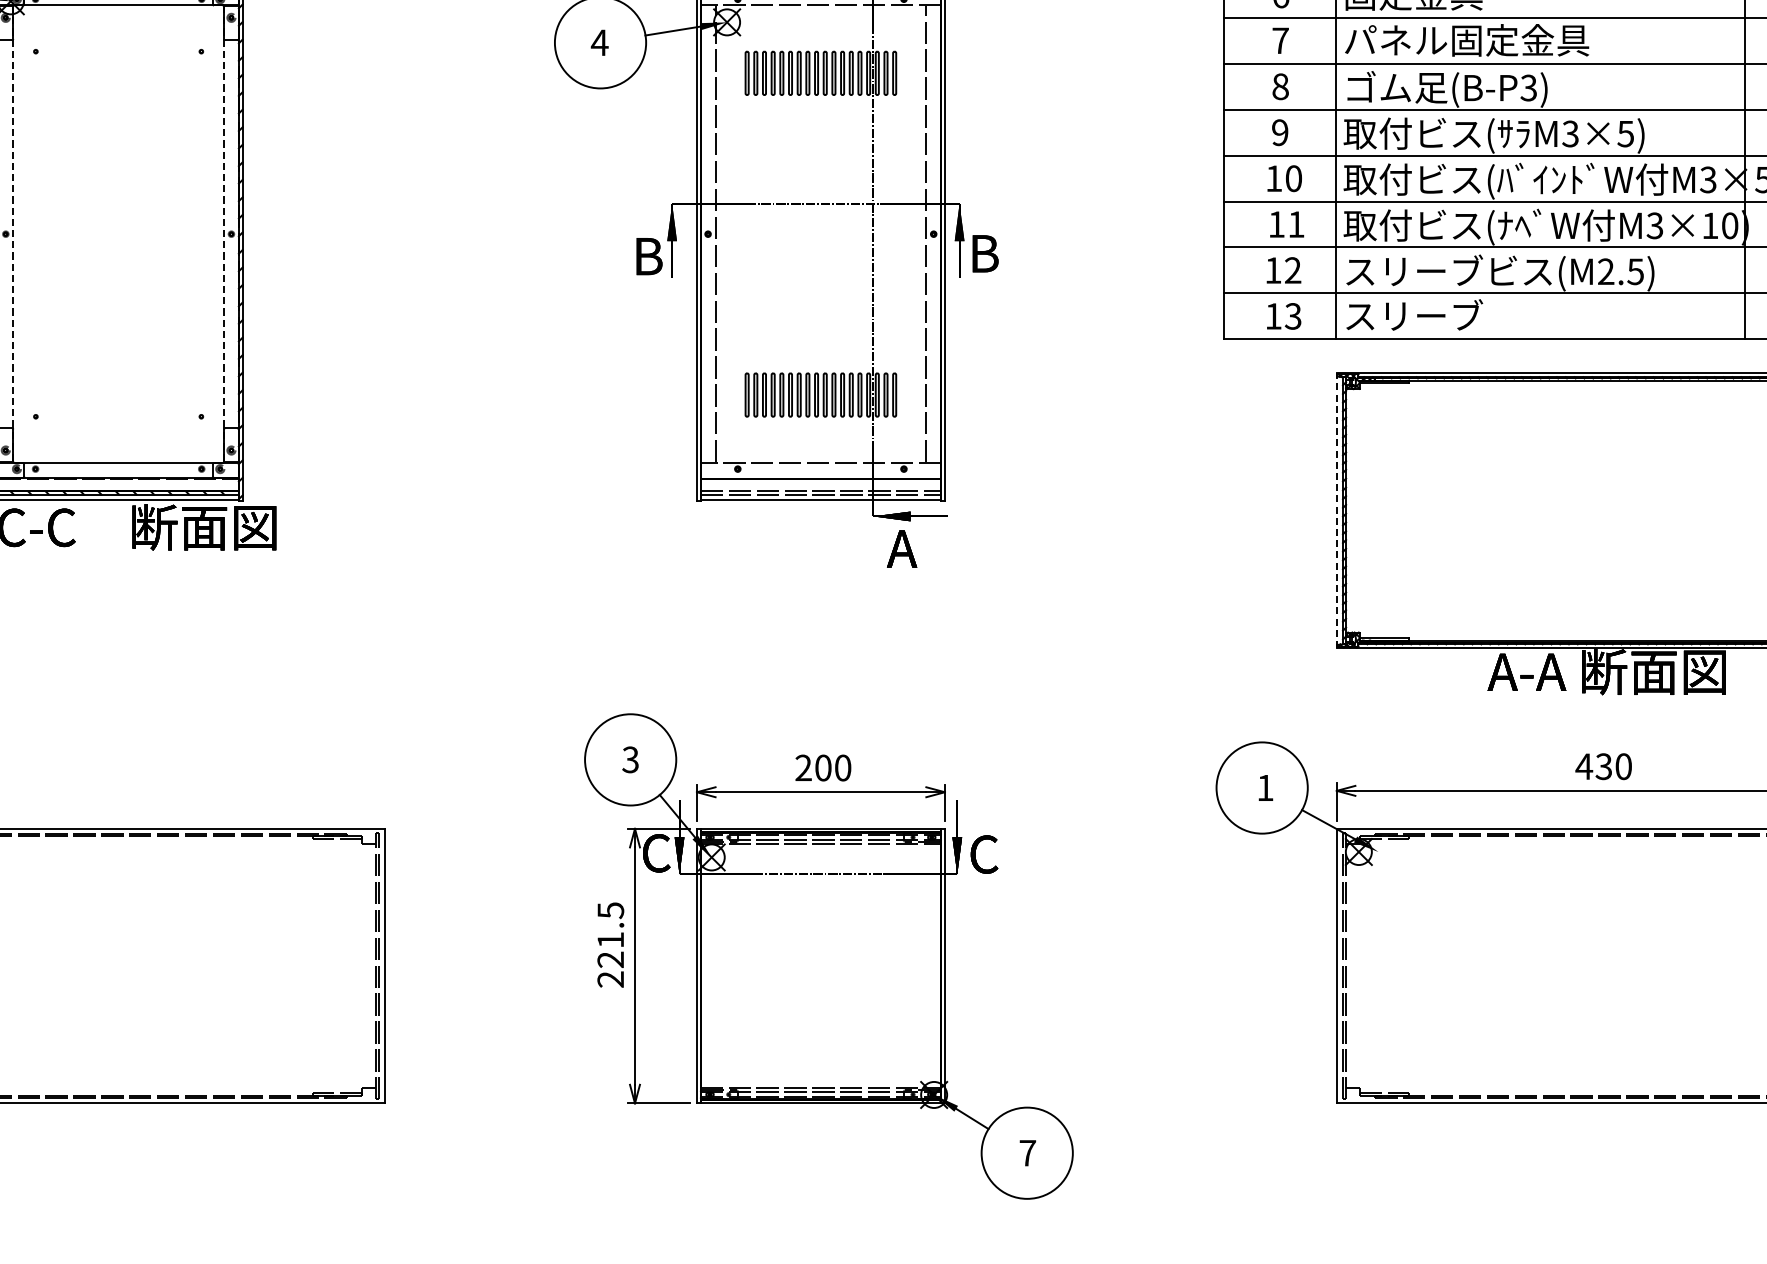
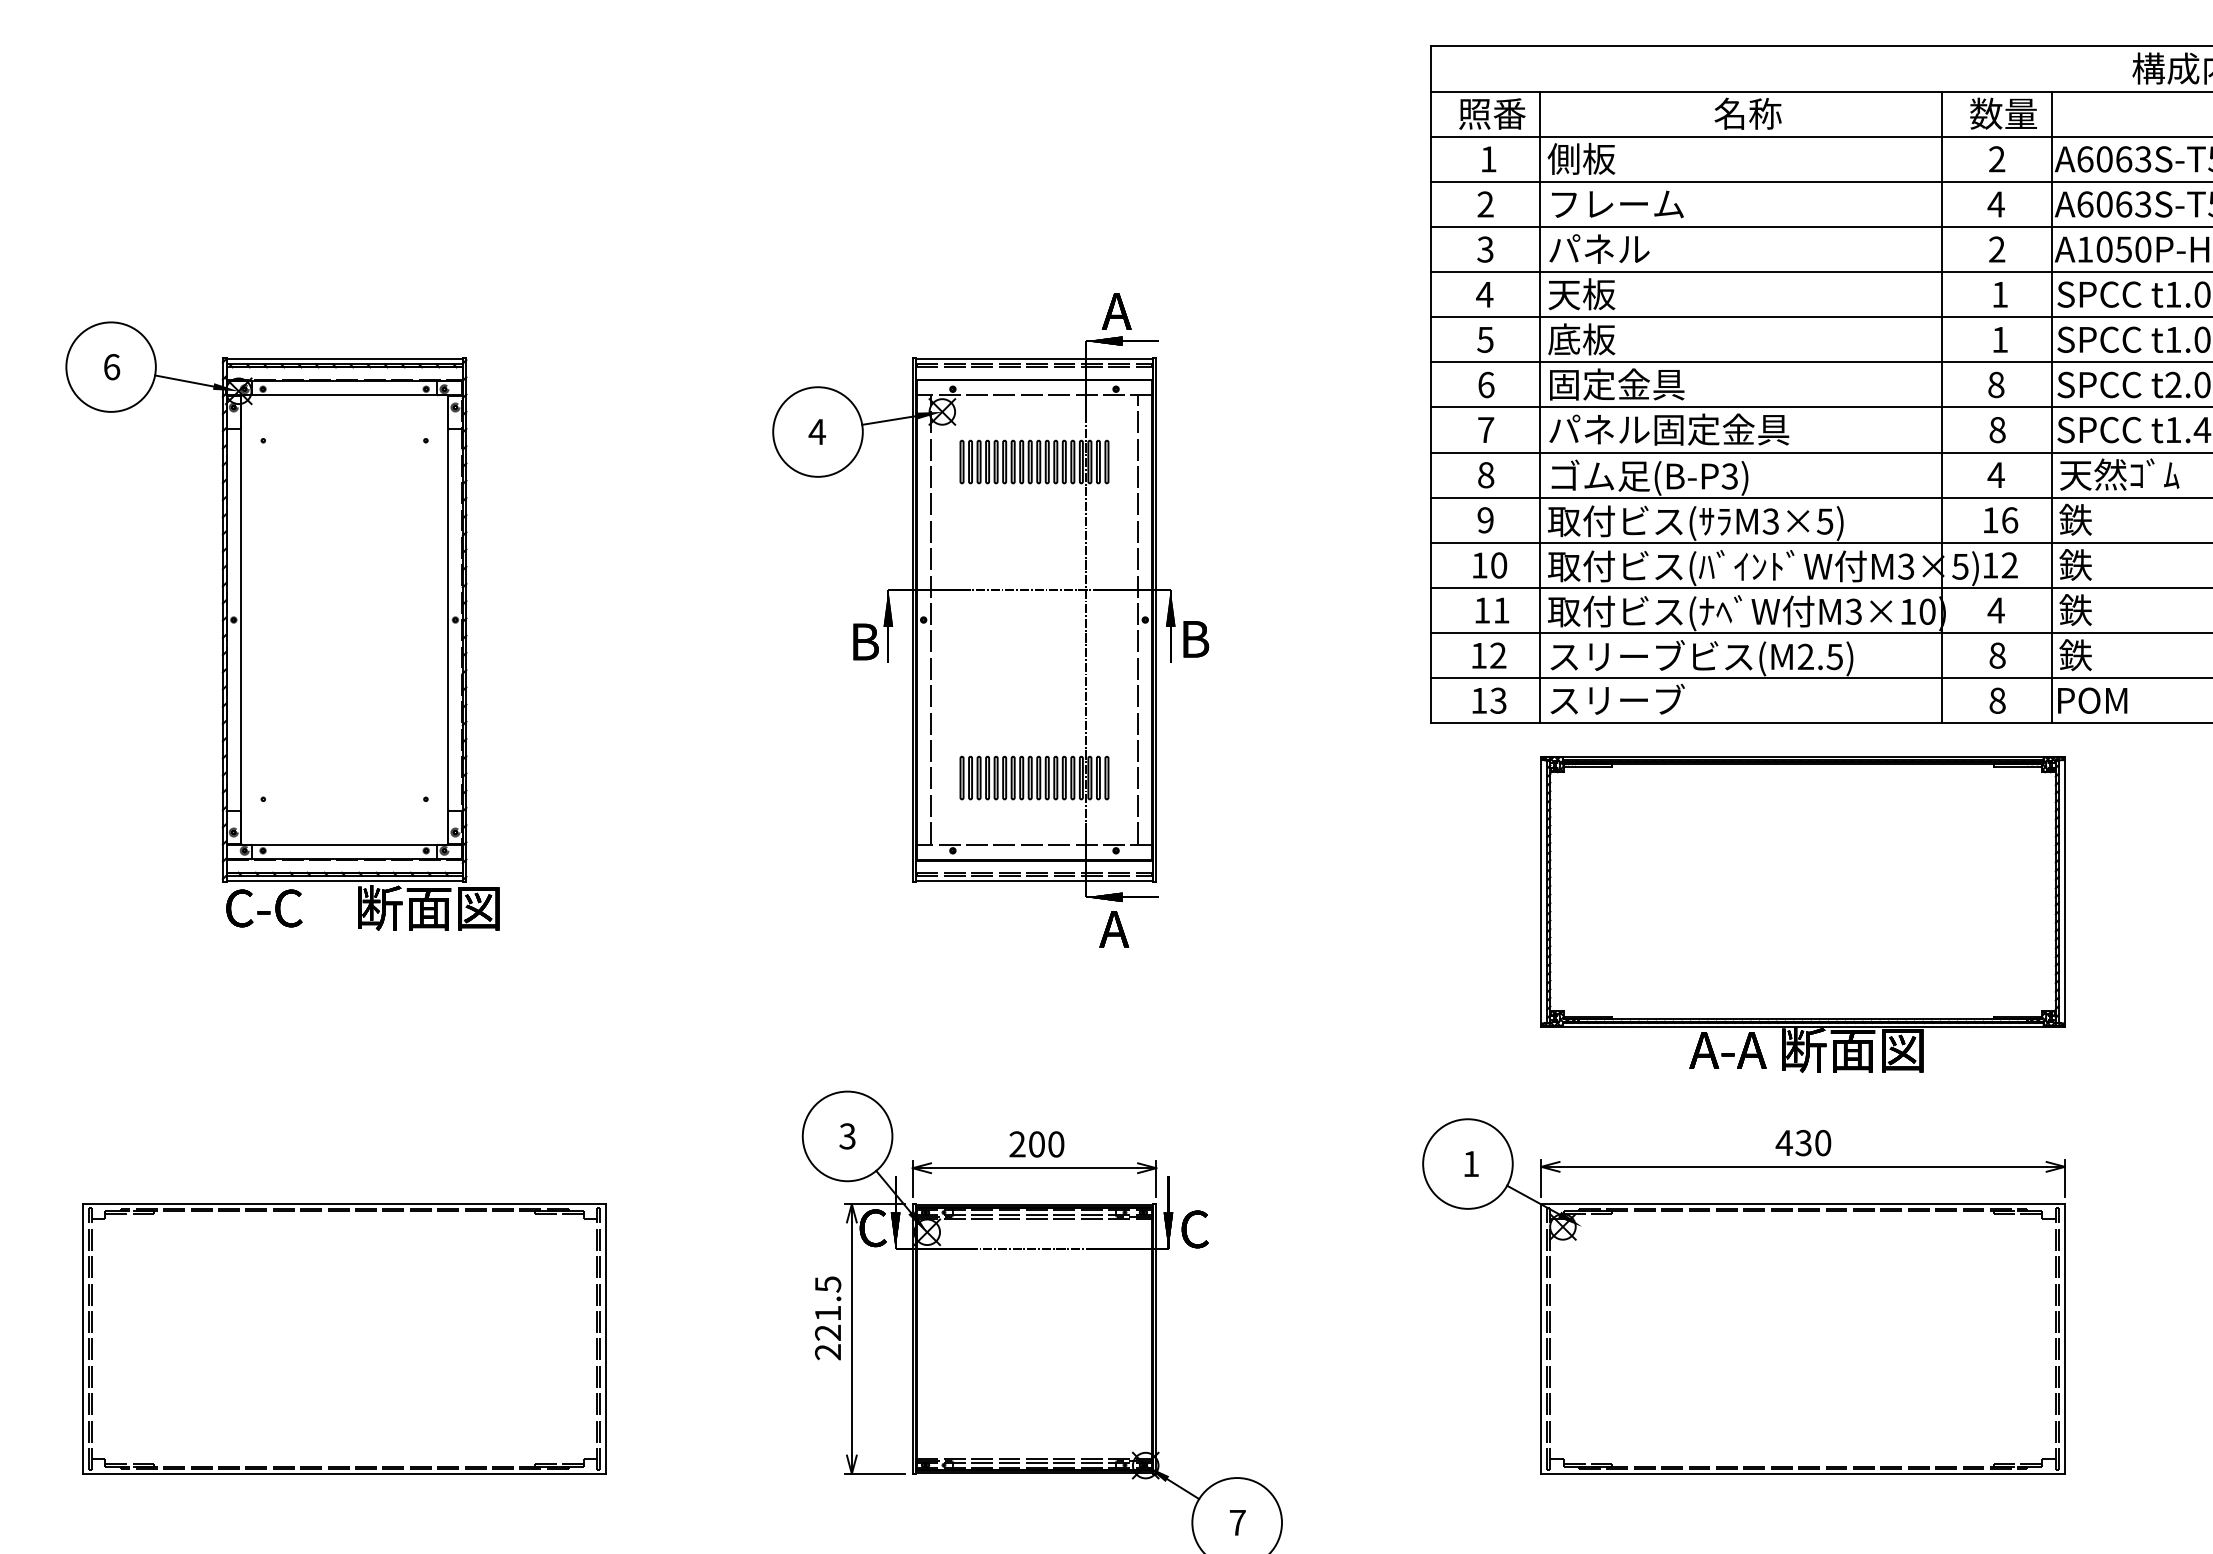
line: (13, 234) -> (241, 620), dashed -> solid
line: (224, 234) -> (448, 620), dashed -> solid
line: (1337, 510) -> (1541, 891), dashed -> solid

